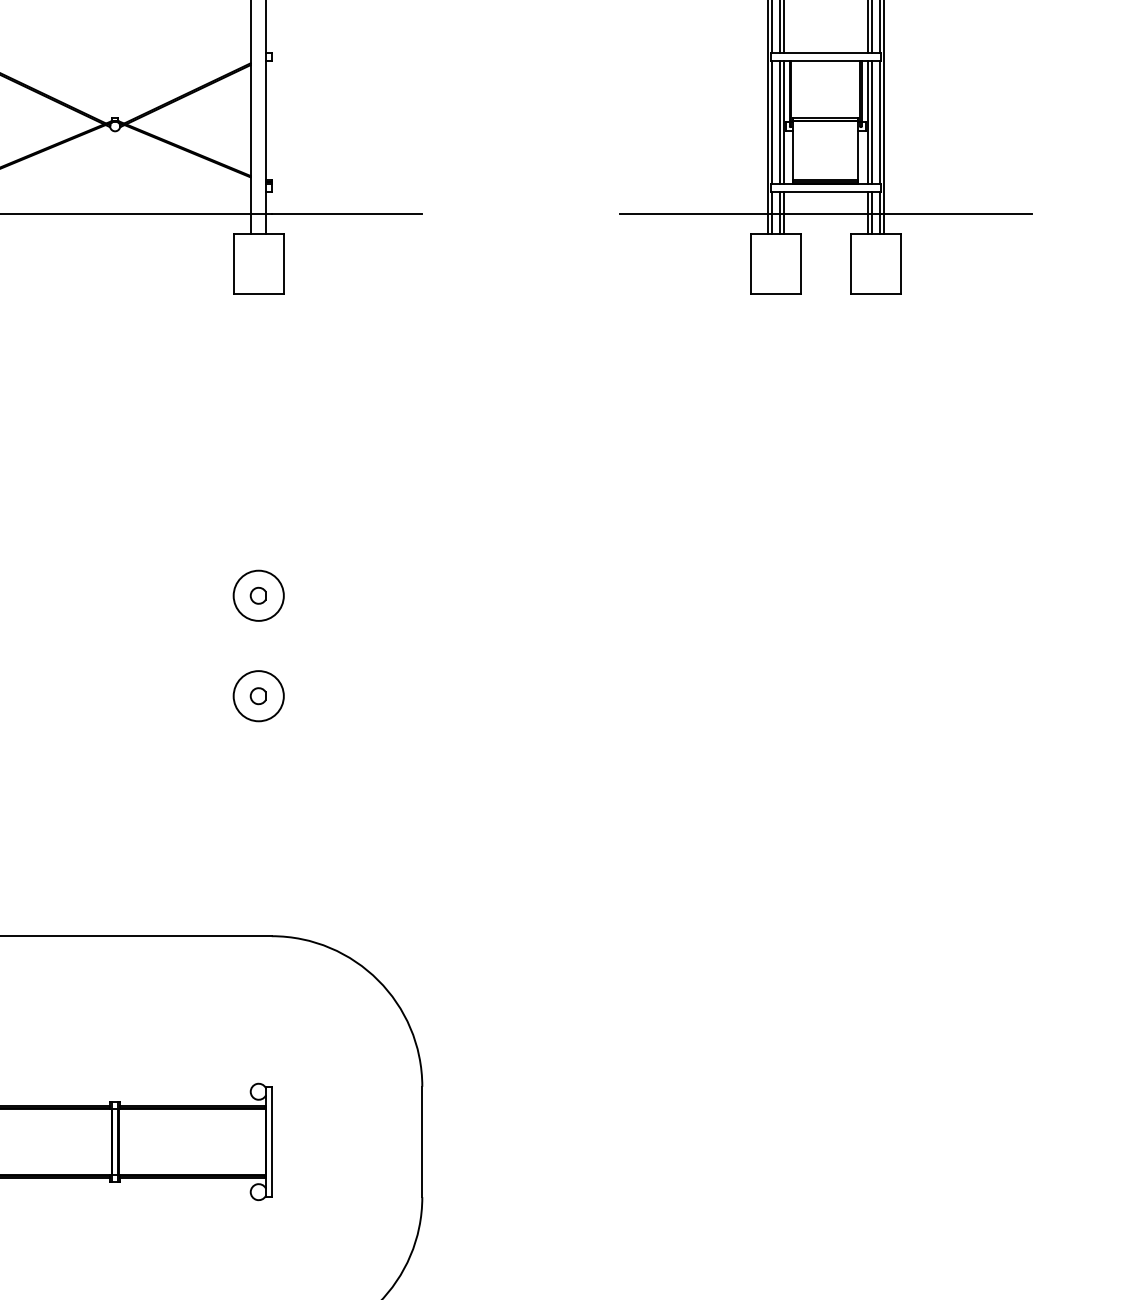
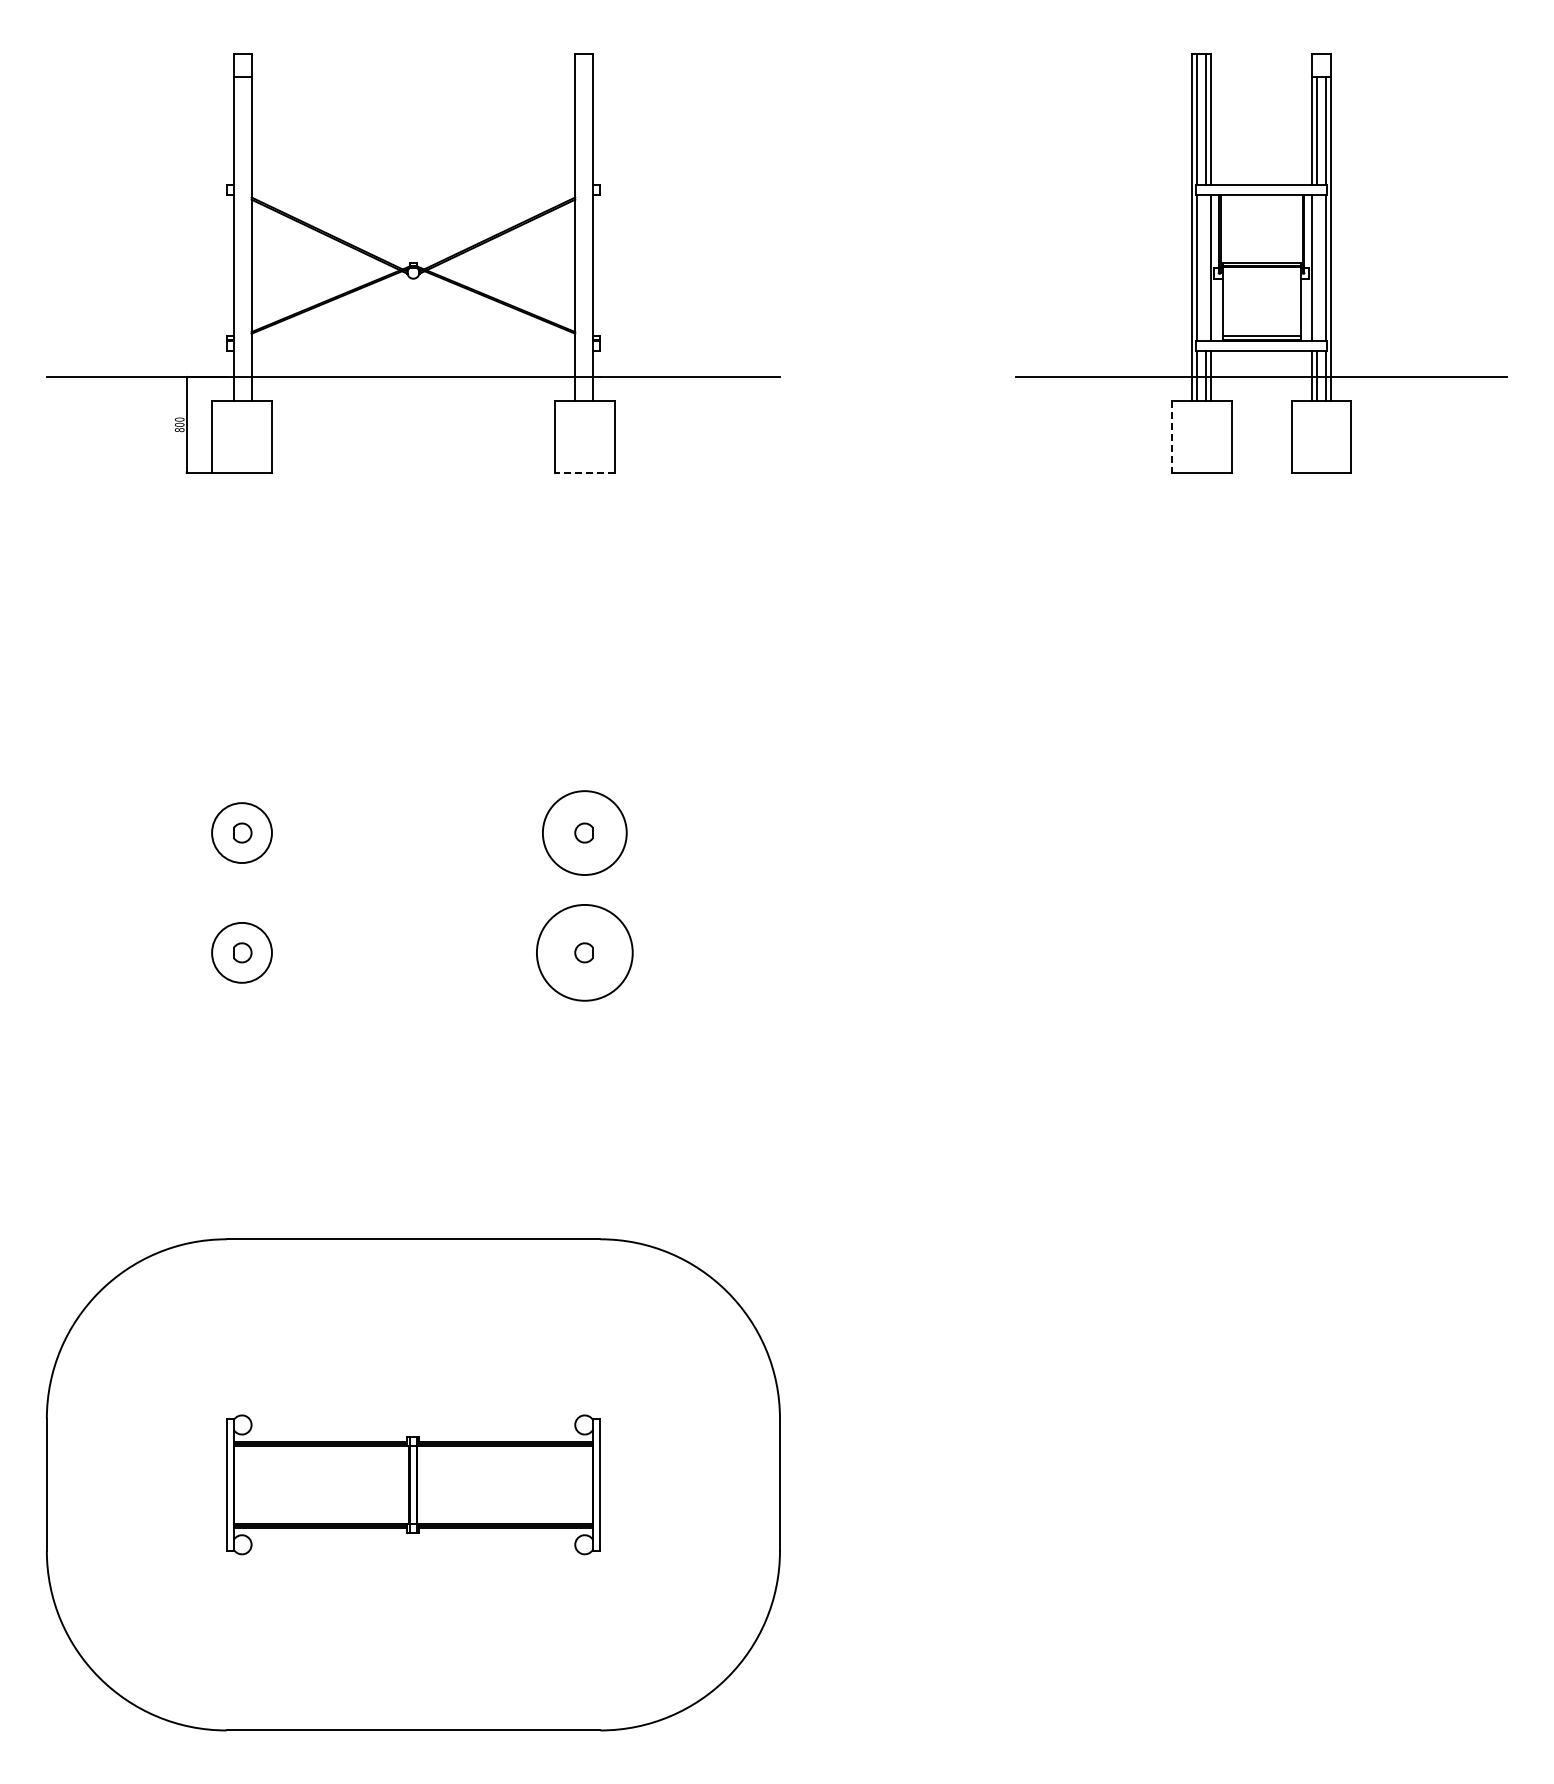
line: (779, 121) -> (1206, 267), removed
line: (871, 121) -> (1316, 267), removed
line: (750, 263) -> (1171, 436), solid -> dashed
line: (258, 293) -> (584, 472), solid -> dashed
circle: (258, 596) -> (584, 833), size x1.4
circle: (258, 695) -> (584, 952), size x1.6

